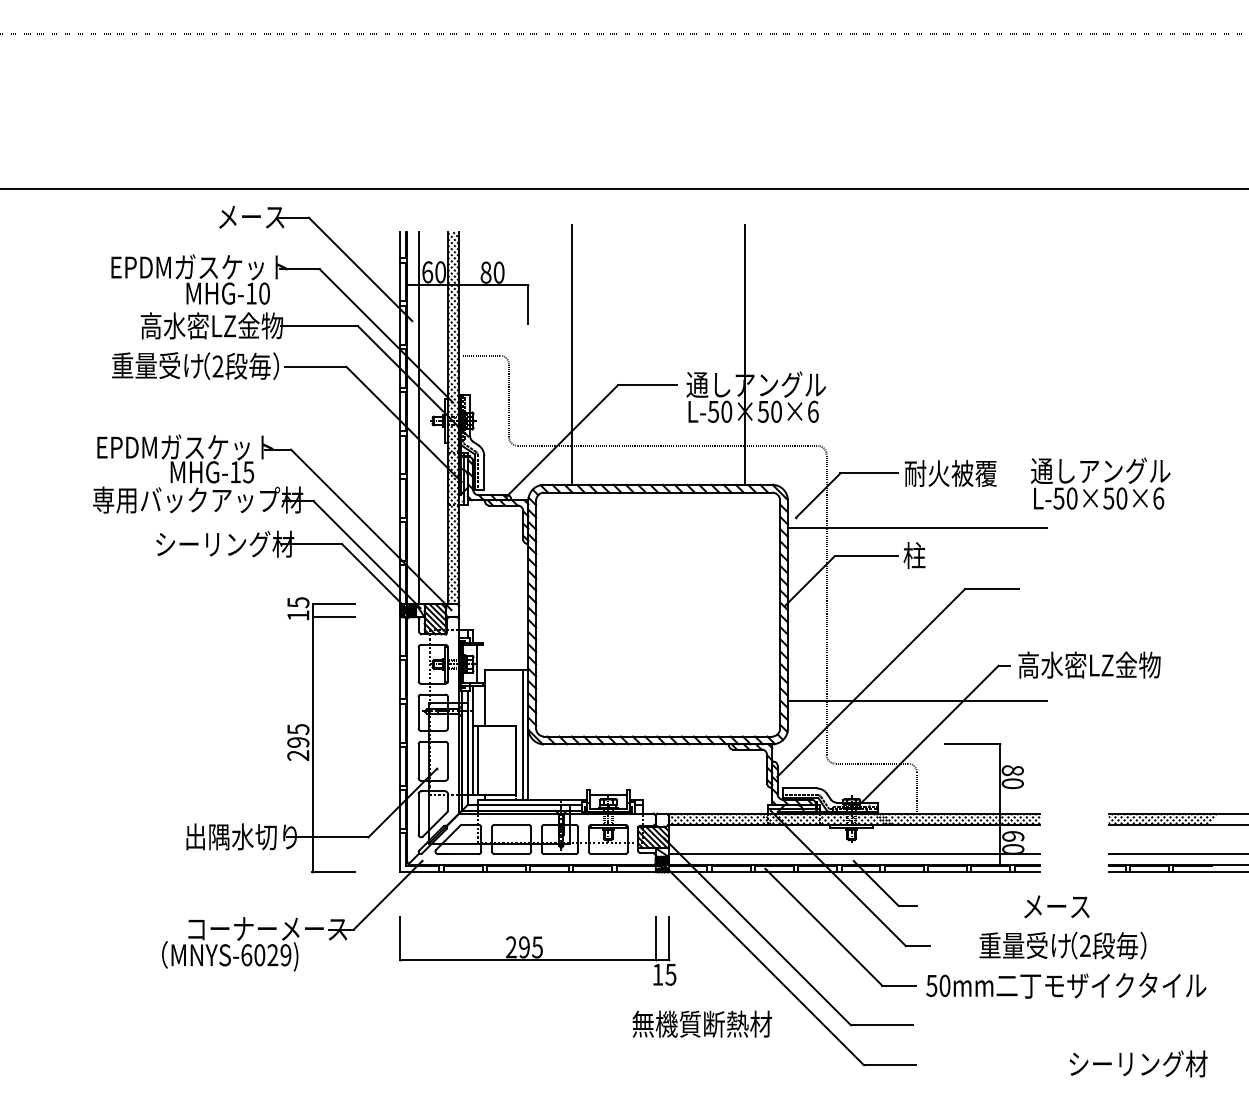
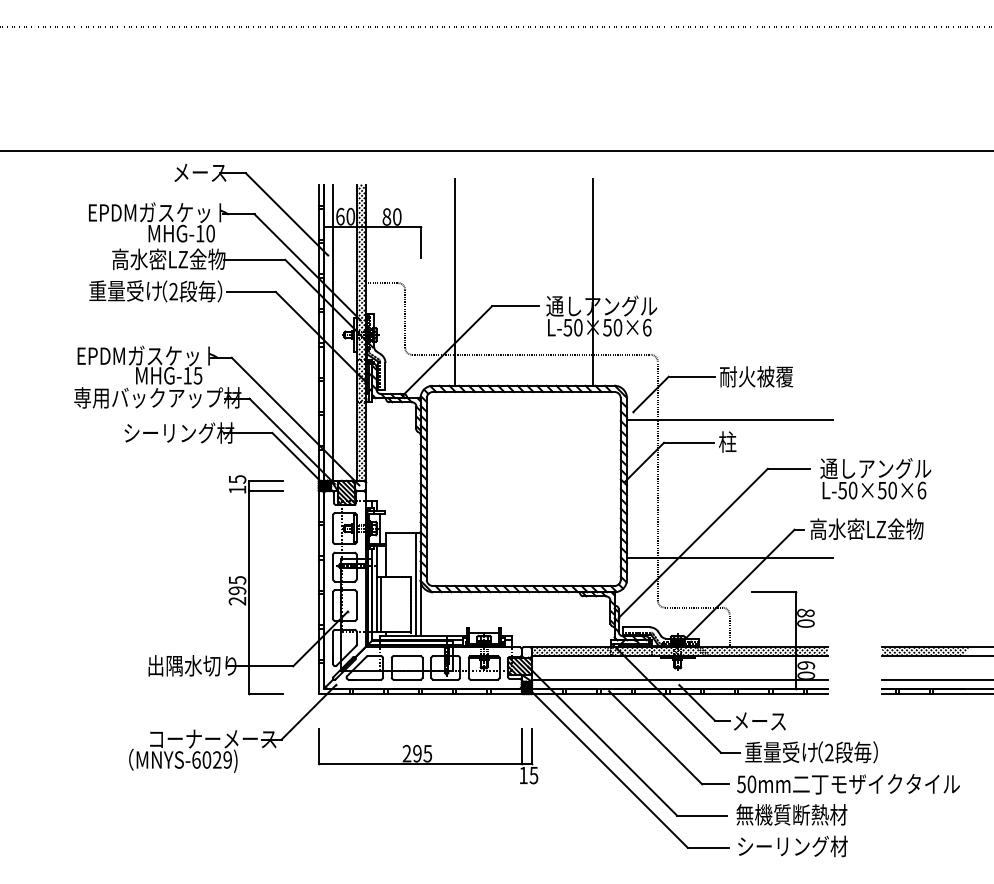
text: (1100, 483) -> (875, 478), moved
text: (1056, 906) -> (759, 721), moved
text: (1062, 945) -> (811, 752), moved
text: (701, 1023) -> (791, 814), moved
text: (1138, 1063) -> (792, 846), moved

